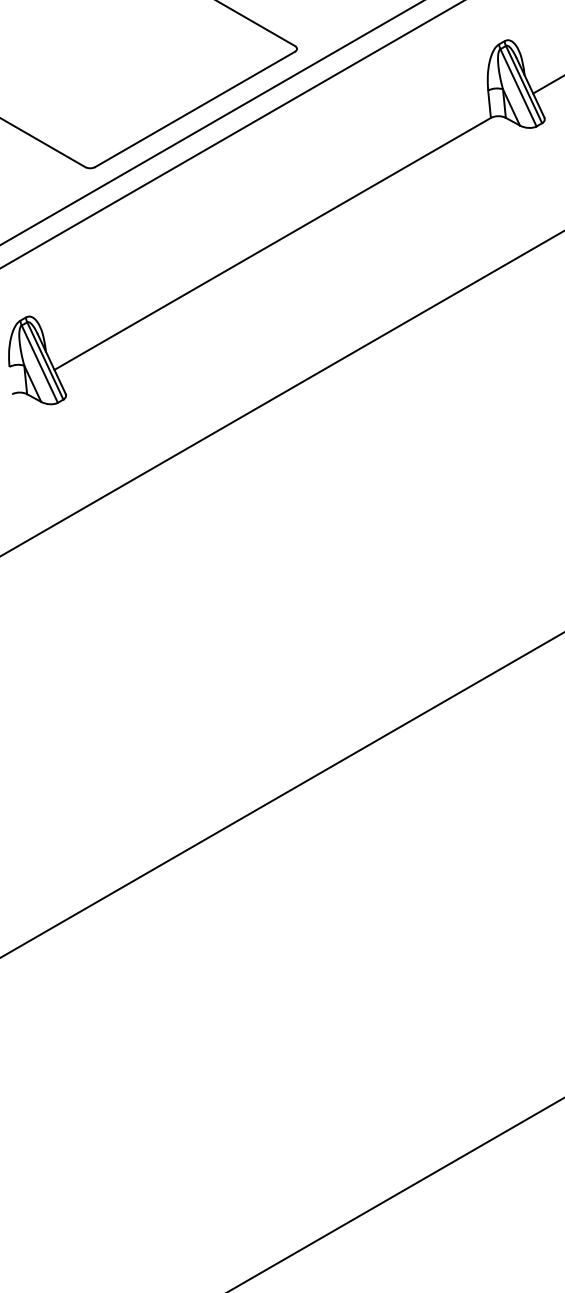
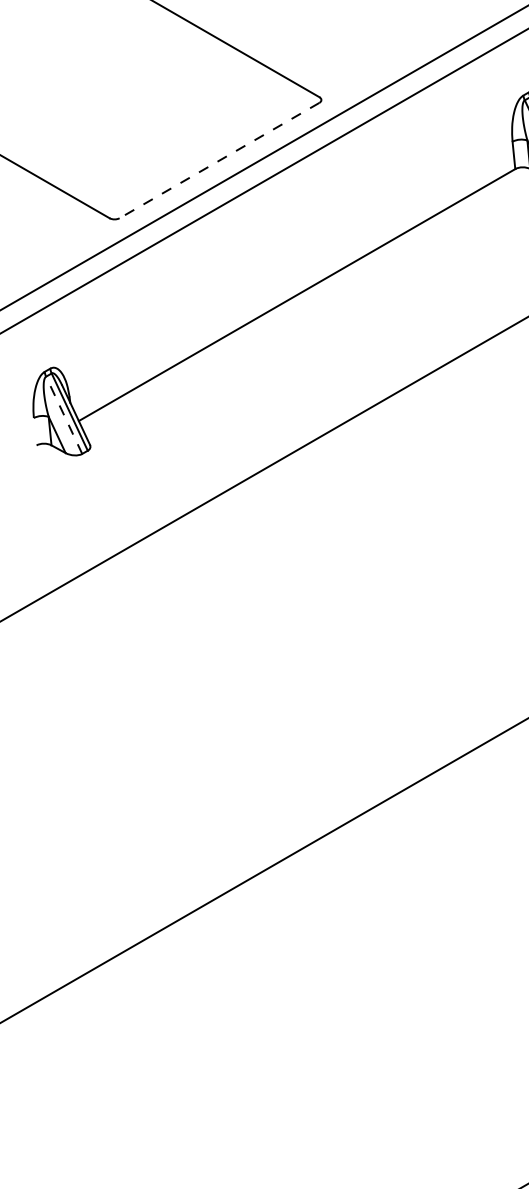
line: (194, 109) -> (218, 160), solid -> dashed
line: (39, 364) -> (63, 415), solid -> dashed

